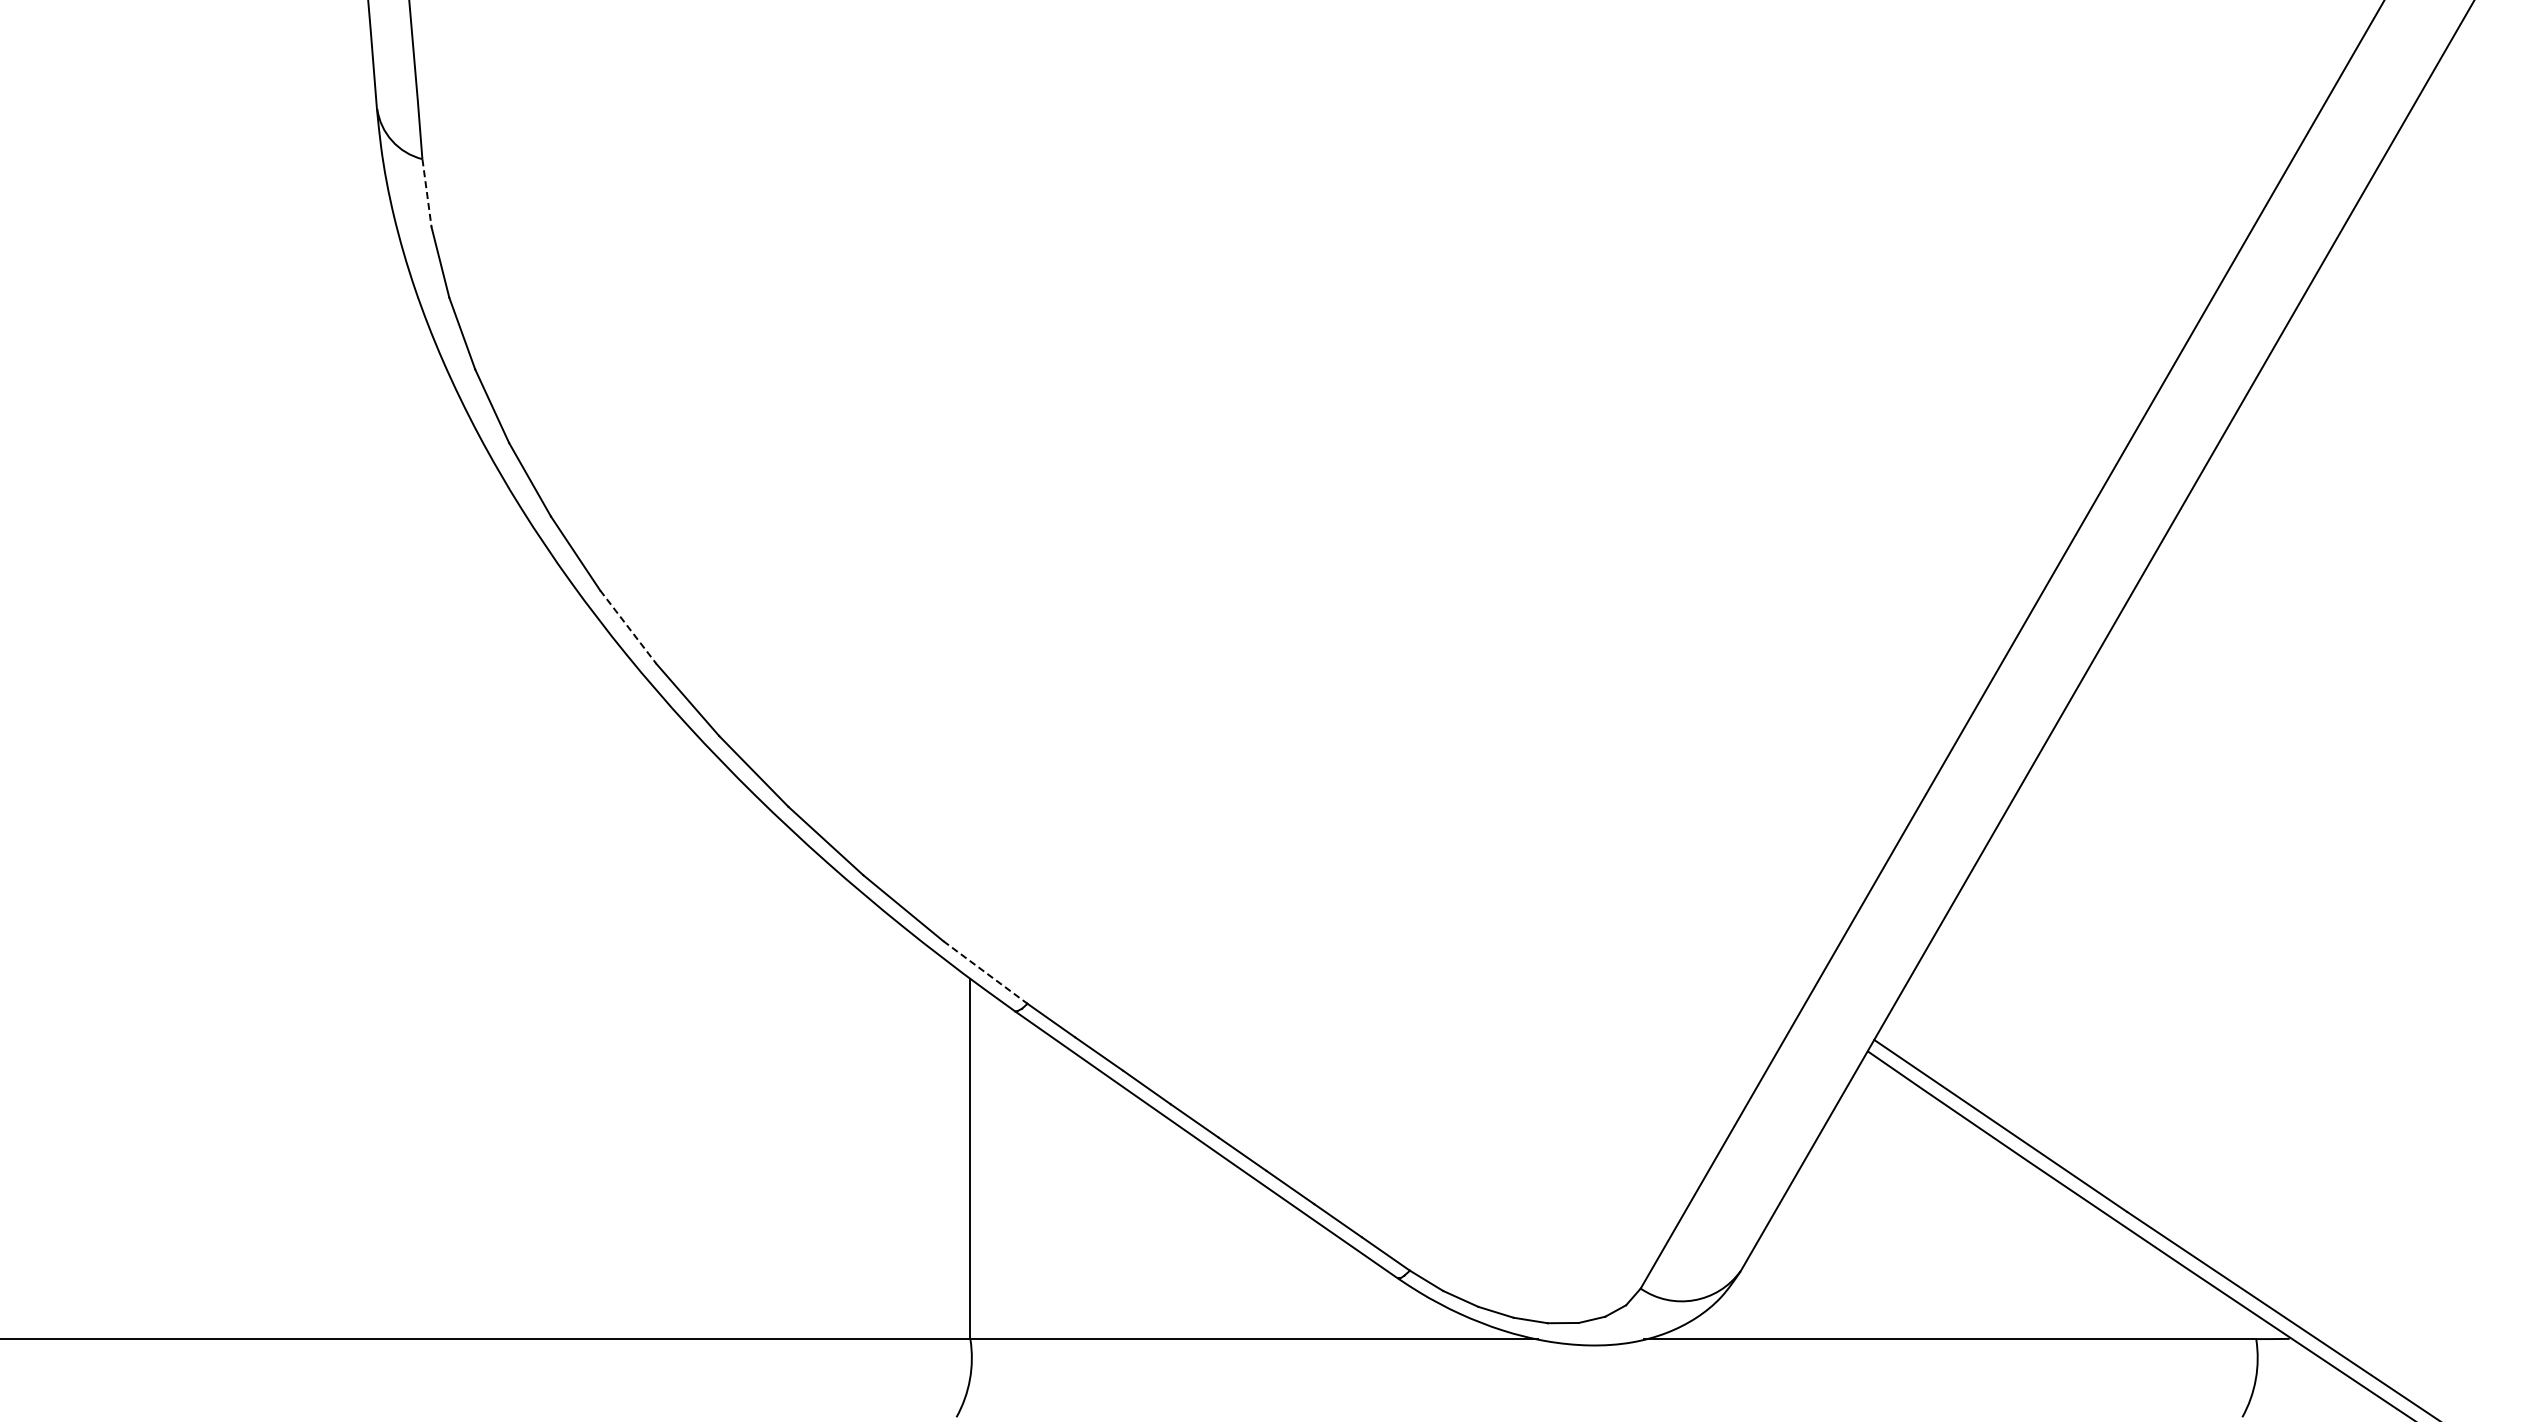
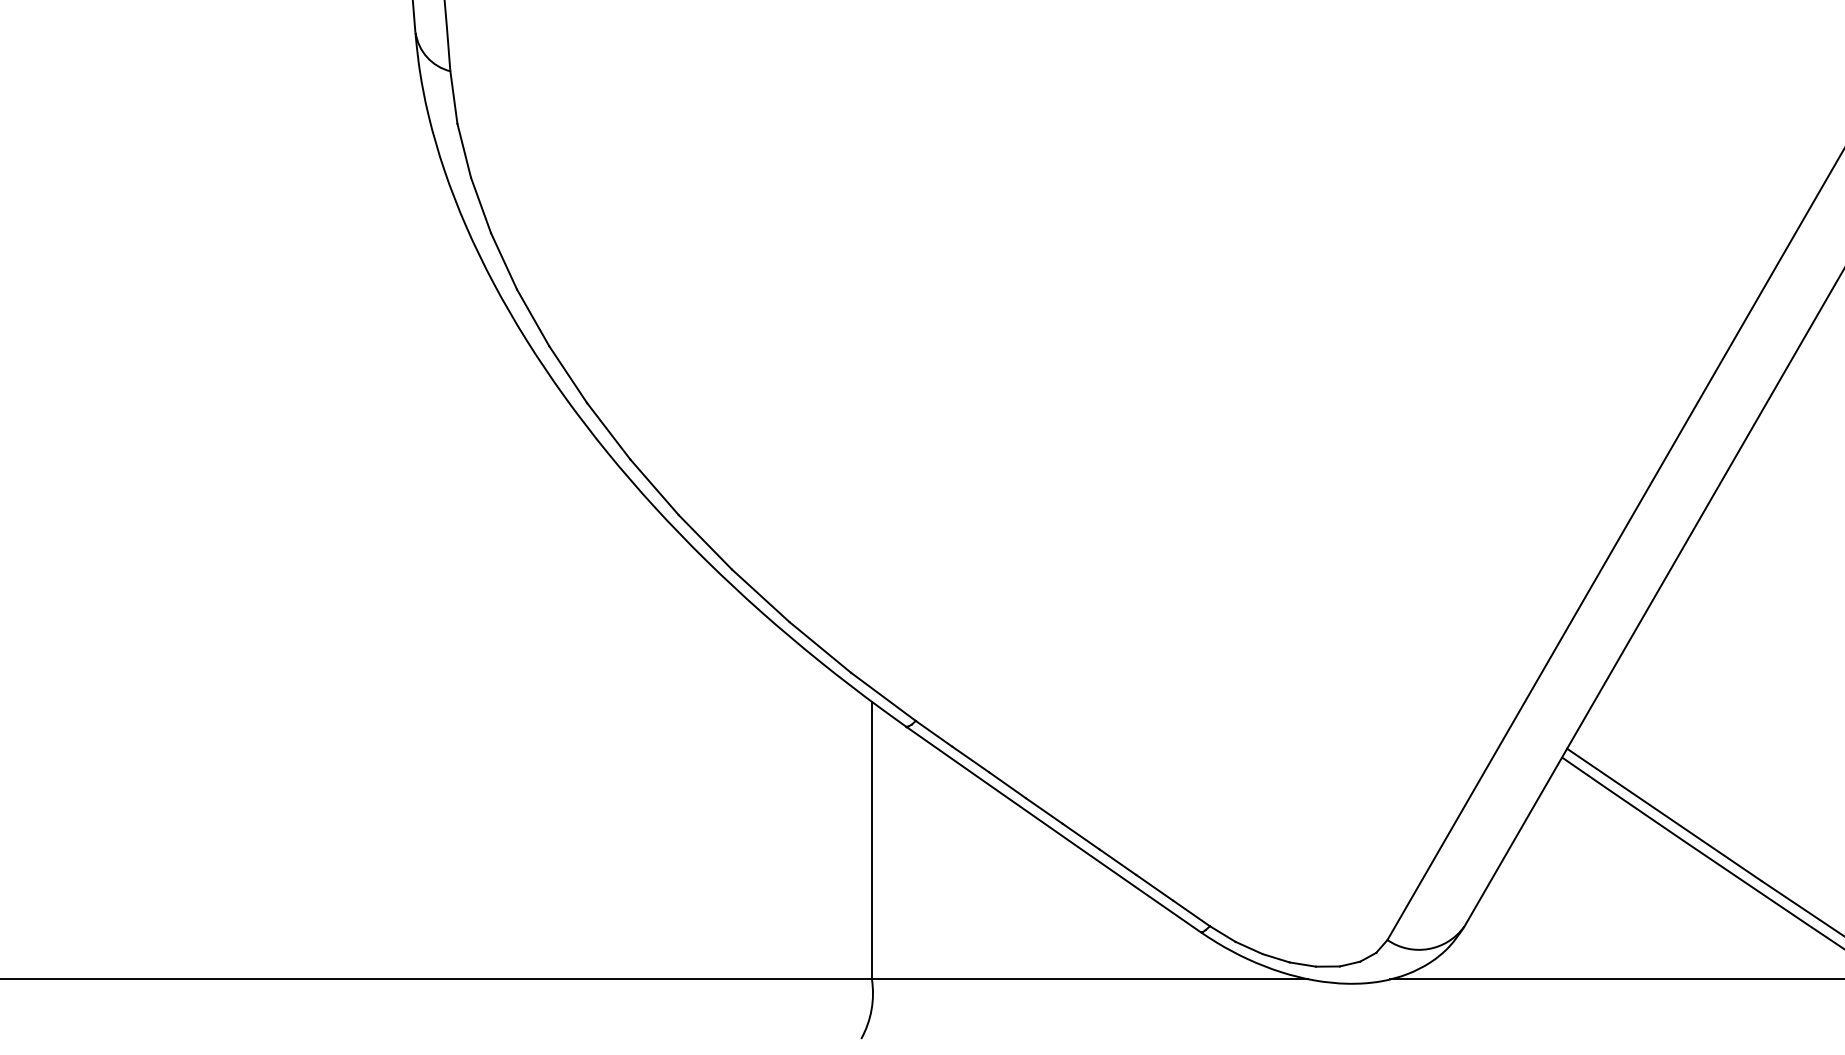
line: (427, 193) -> (454, 97), dashed -> solid
line: (628, 627) -> (608, 431), dashed -> solid
line: (985, 972) -> (883, 696), dashed -> solid

